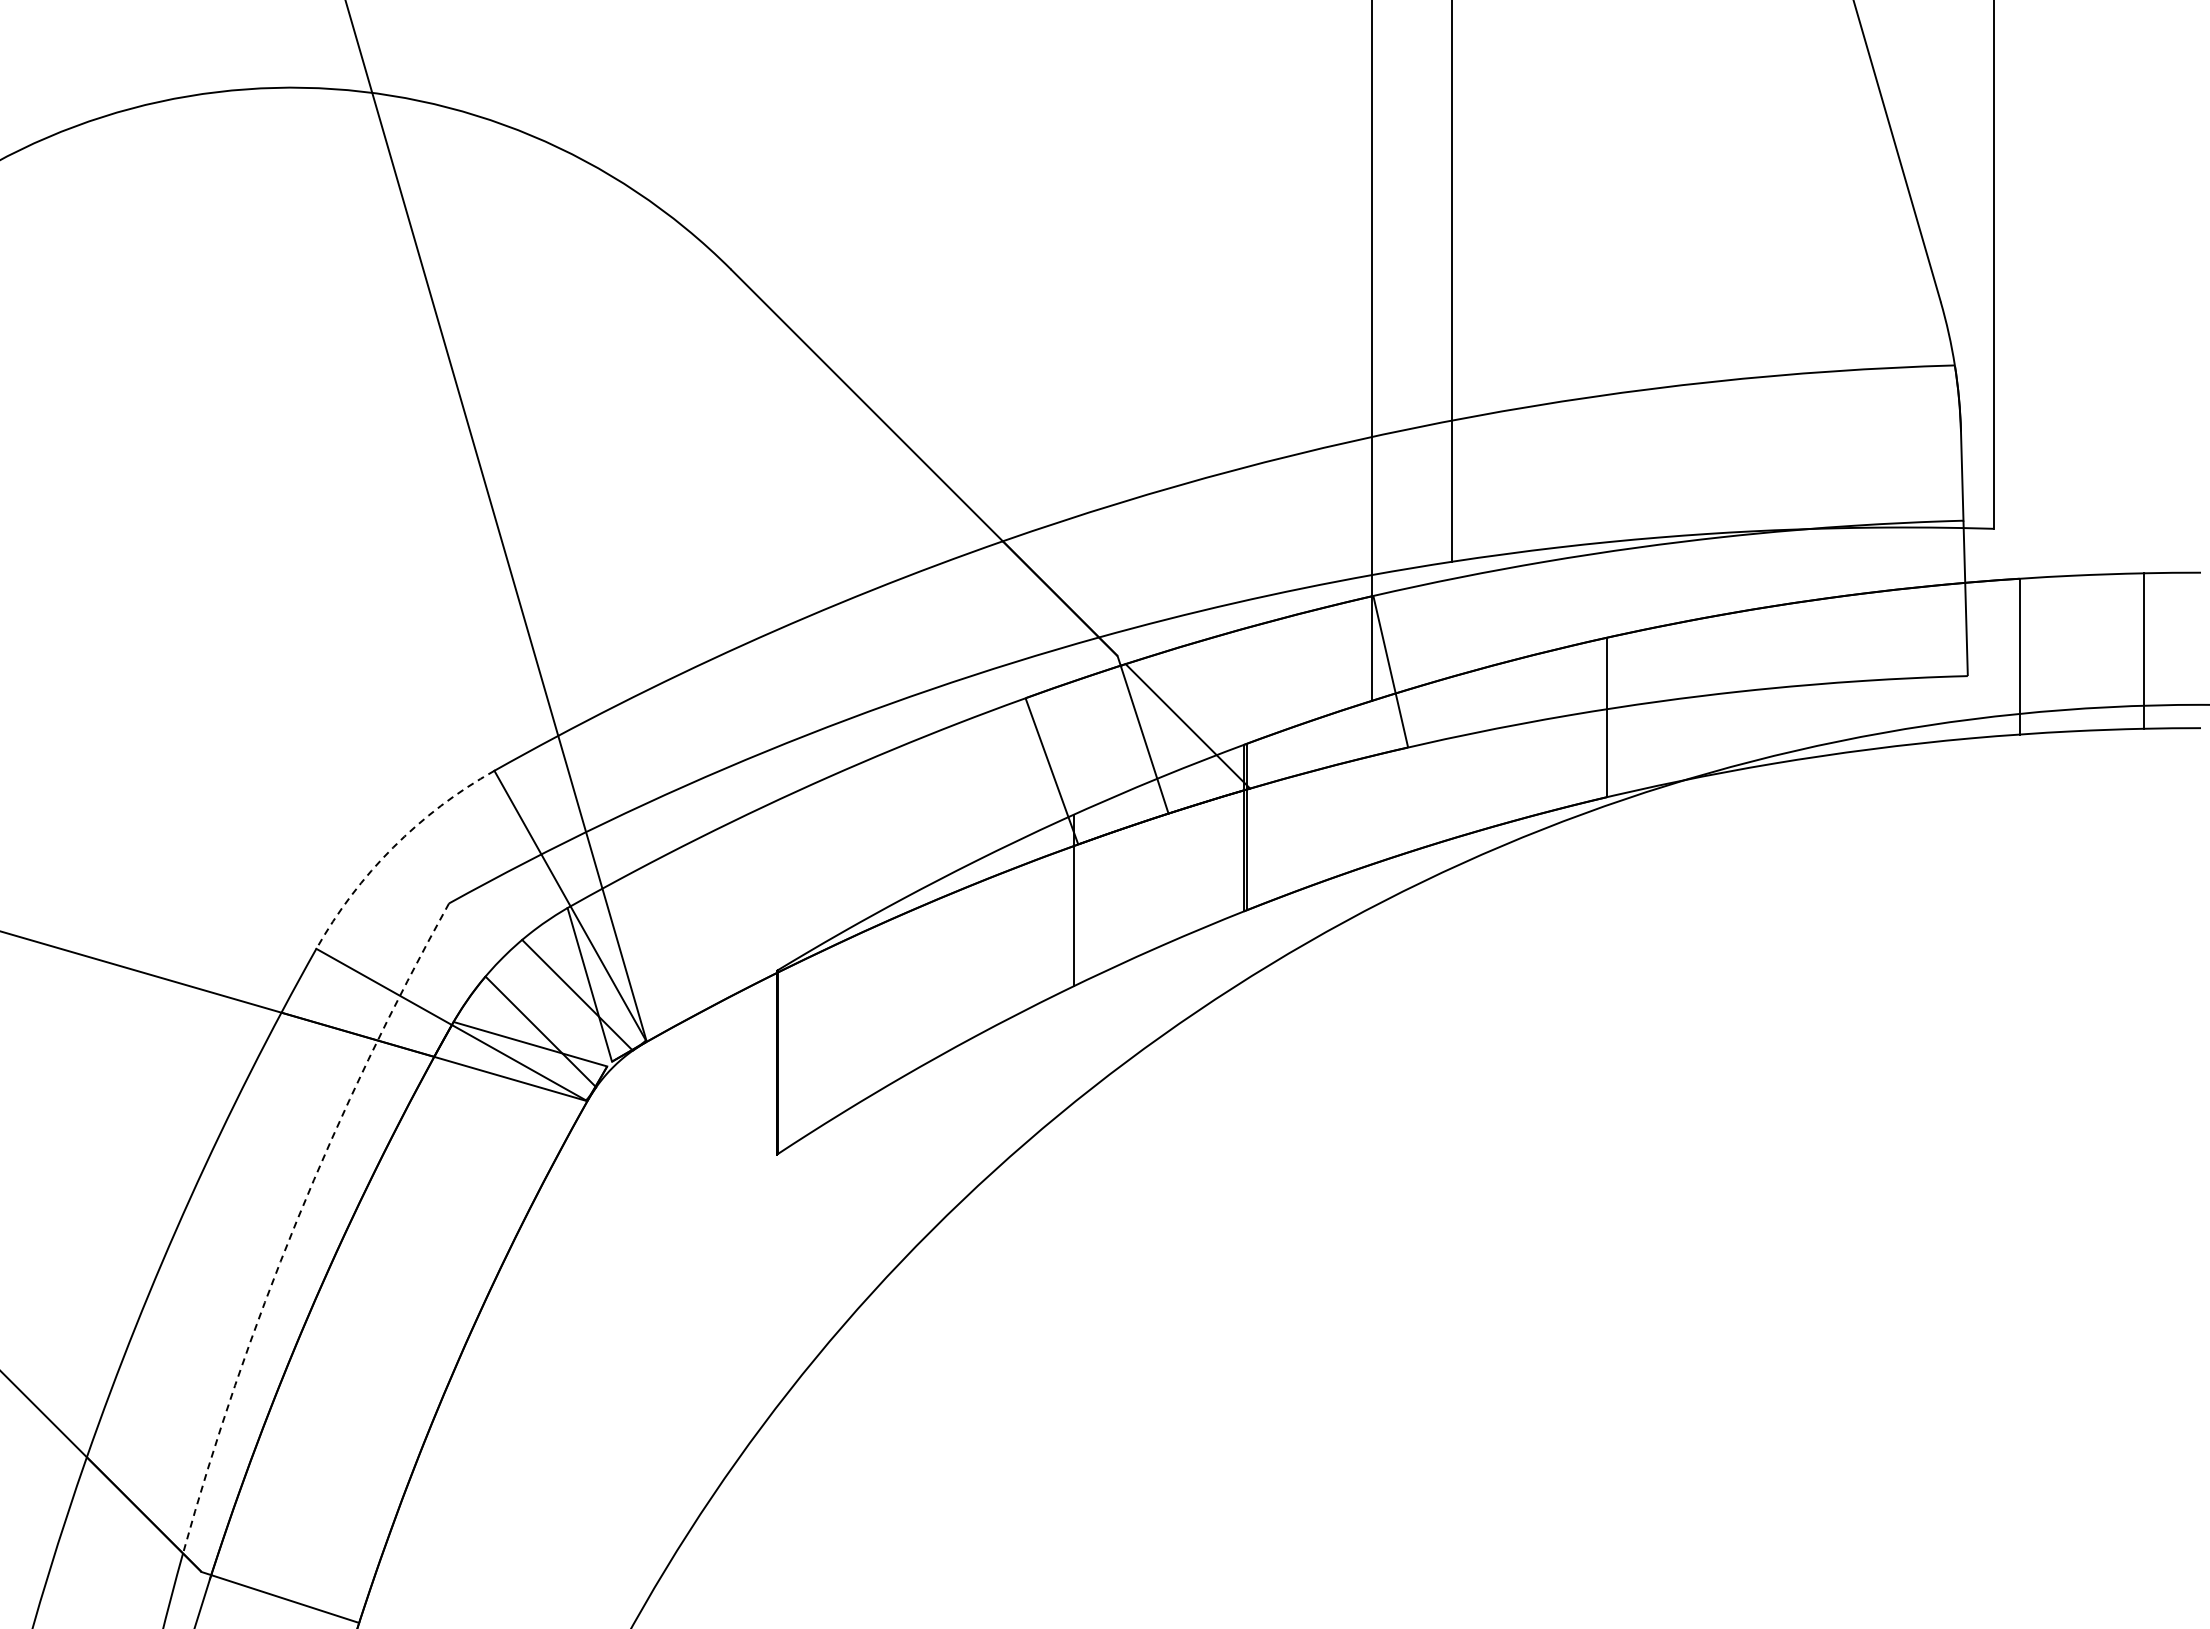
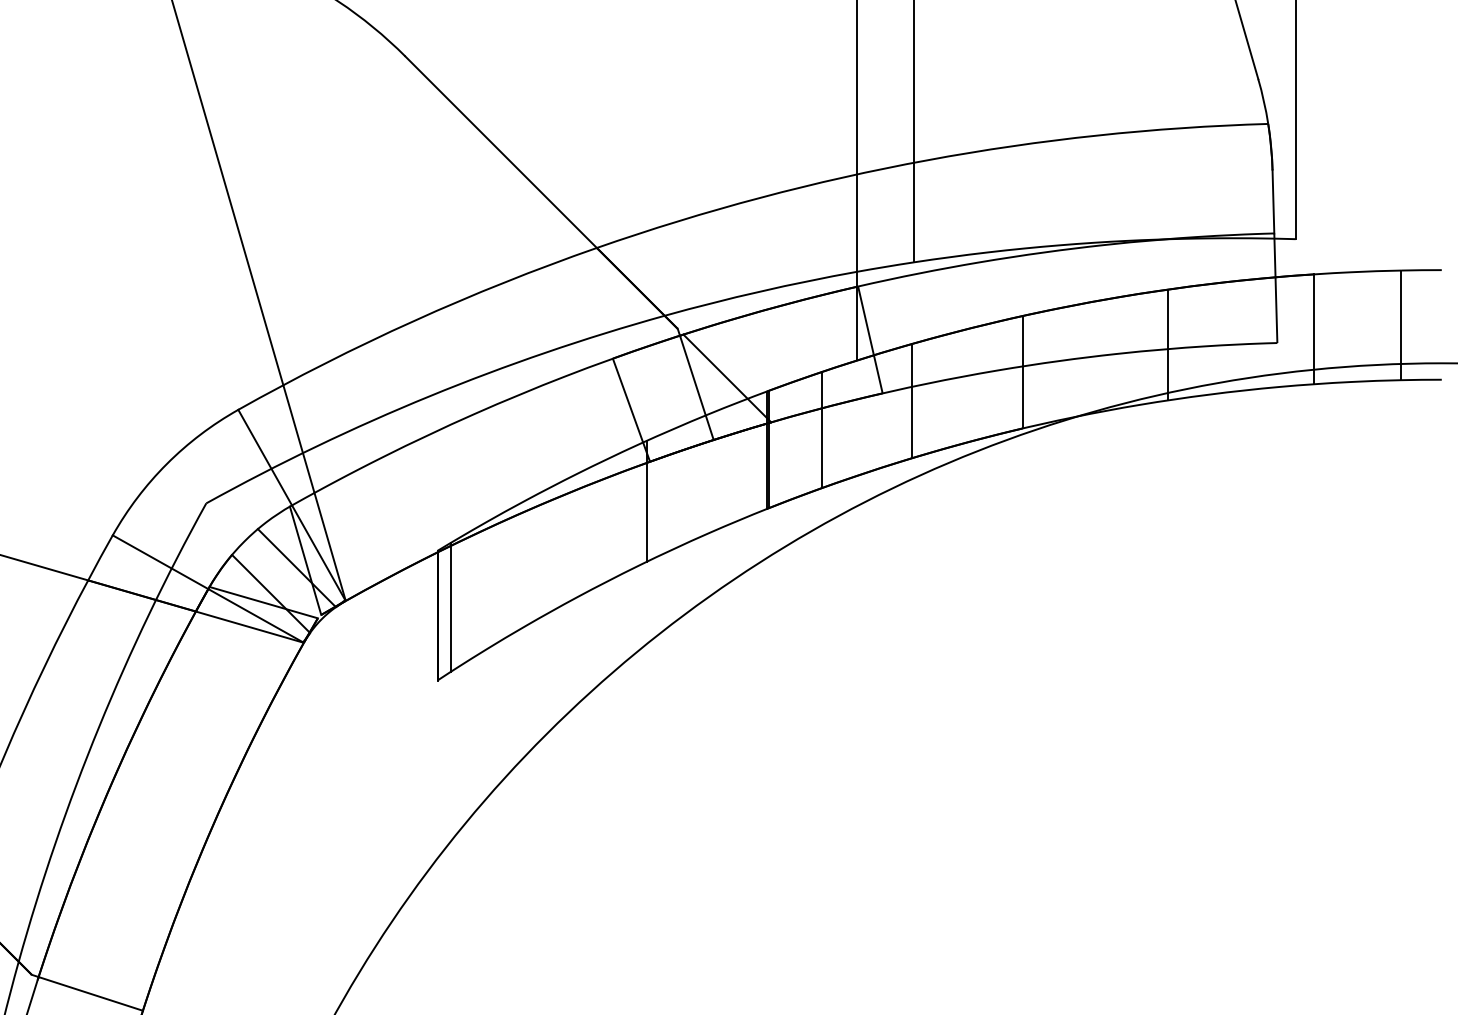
line: (1812, 678) -> (1167, 344), added
line: (1449, 758) -> (911, 401), added
line: (1321, 799) -> (821, 430), added
arc: (393, 847) -> (167, 463), dashed -> solid
line: (796, 1050) -> (451, 607), added
arc: (297, 1220) -> (99, 726), dashed -> solid

